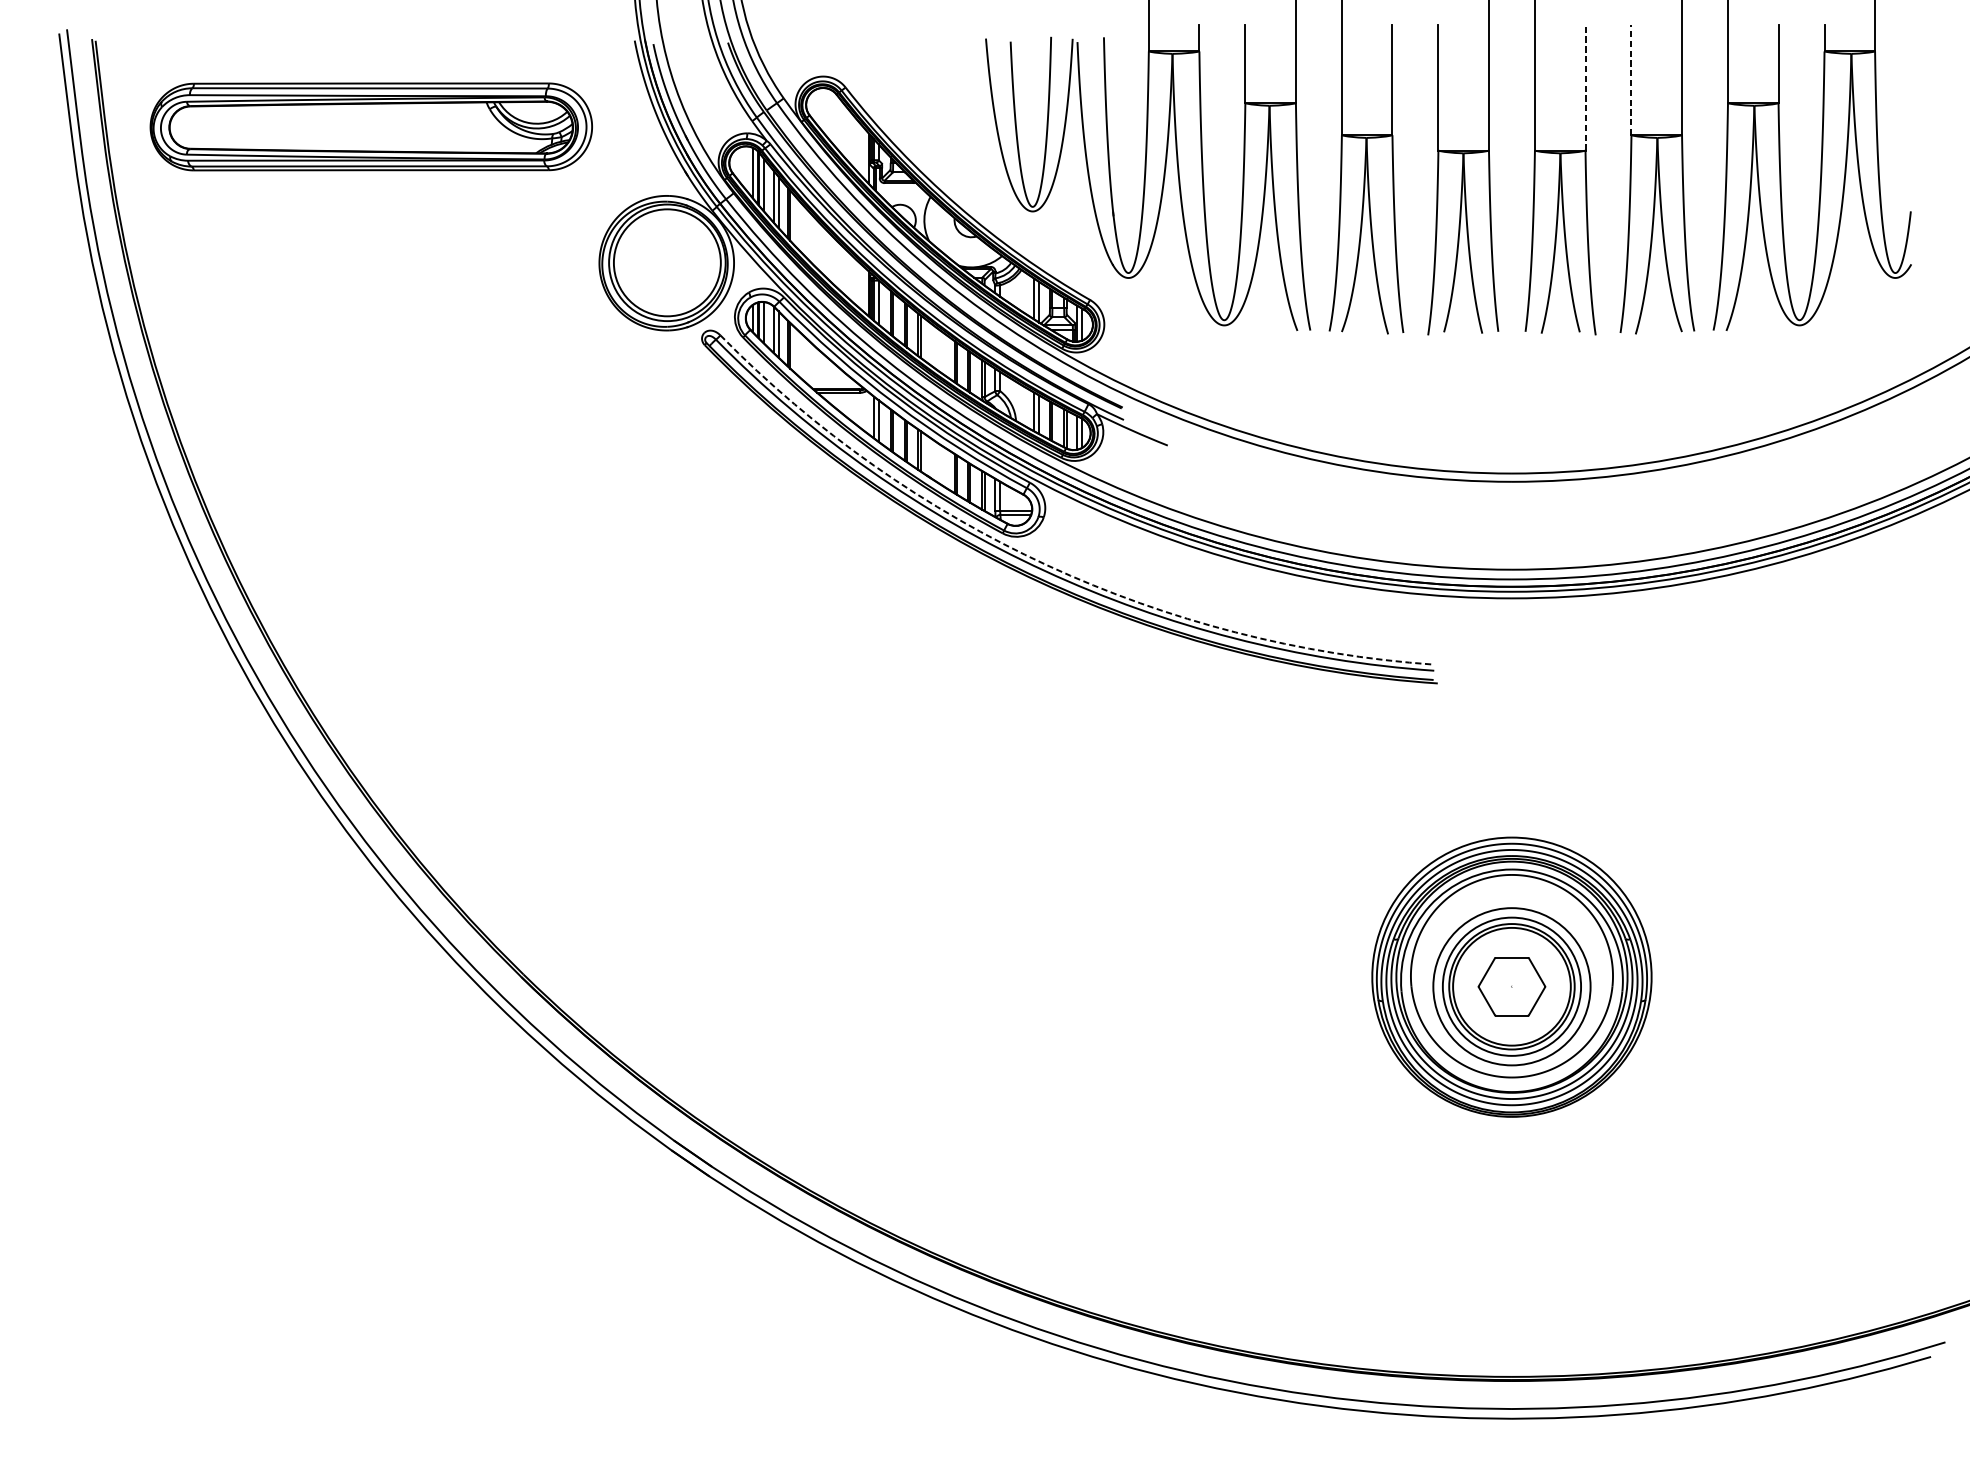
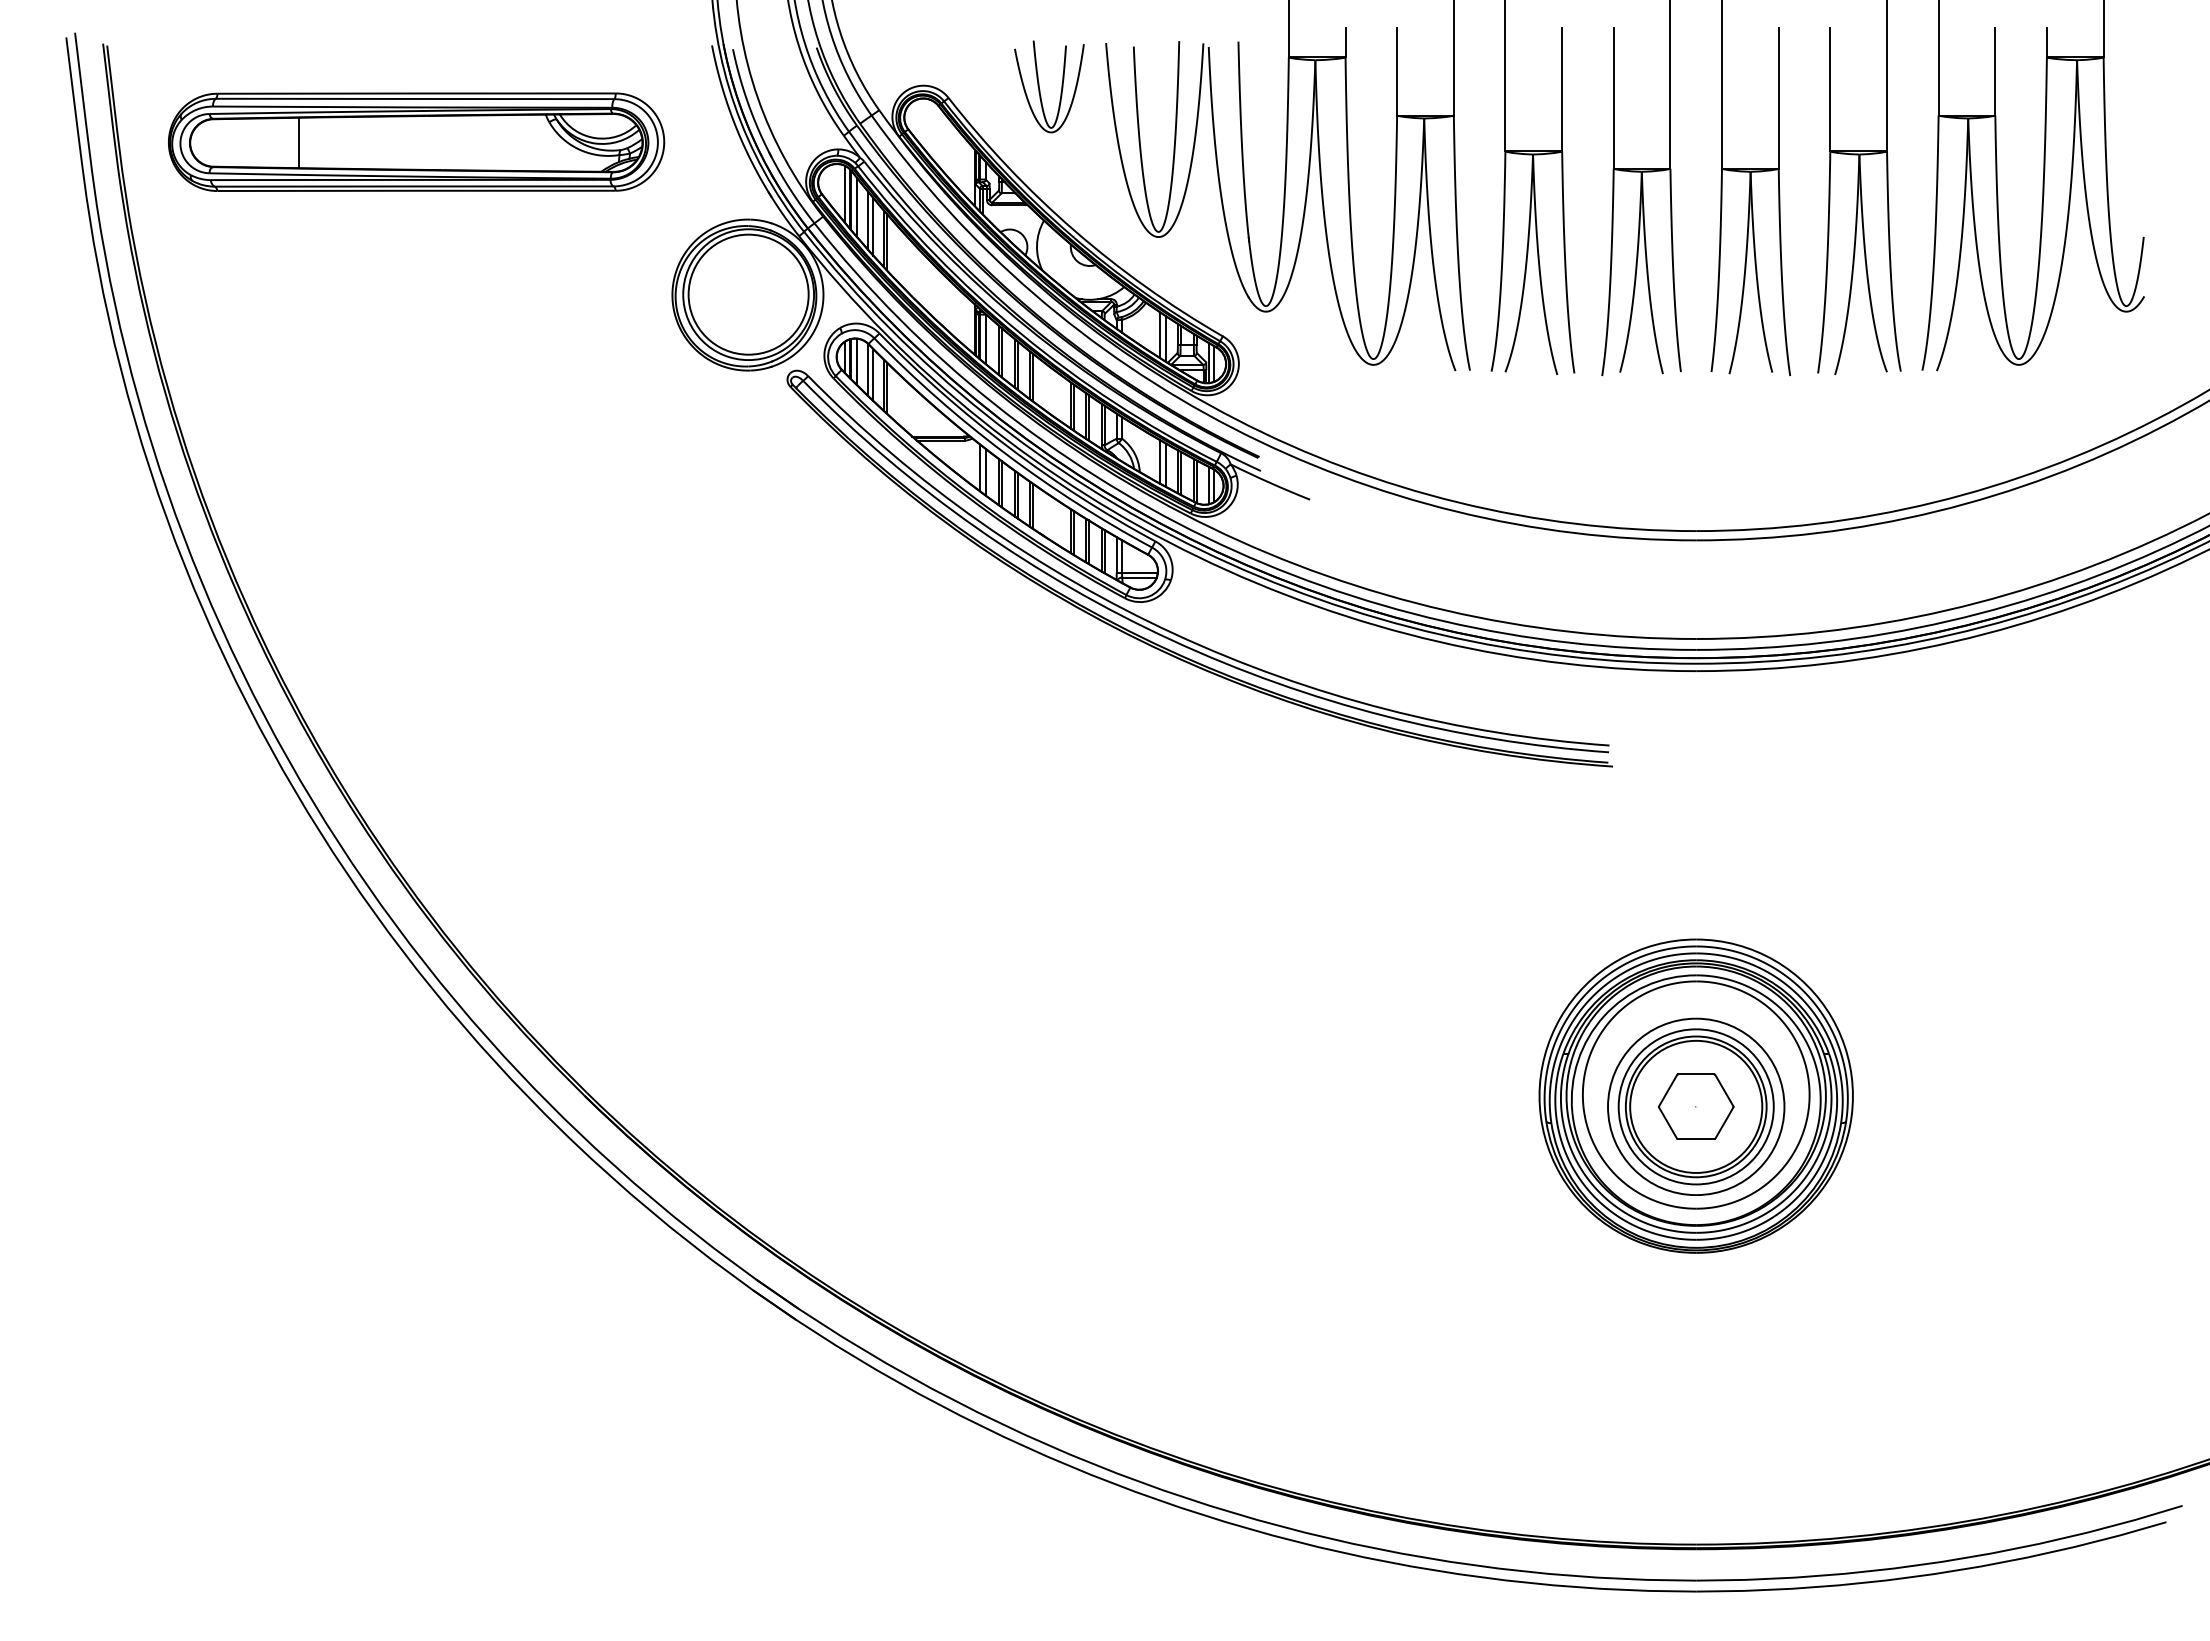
part: (927, 79) -> (1040, 89), added
line: (1631, 79) -> (1830, 89), dashed -> solid
line: (1585, 87) -> (1778, 98), dashed -> solid
line: (267, 127) -> (299, 142), added
arc: (1047, 565) -> (1175, 634), dashed -> solid

